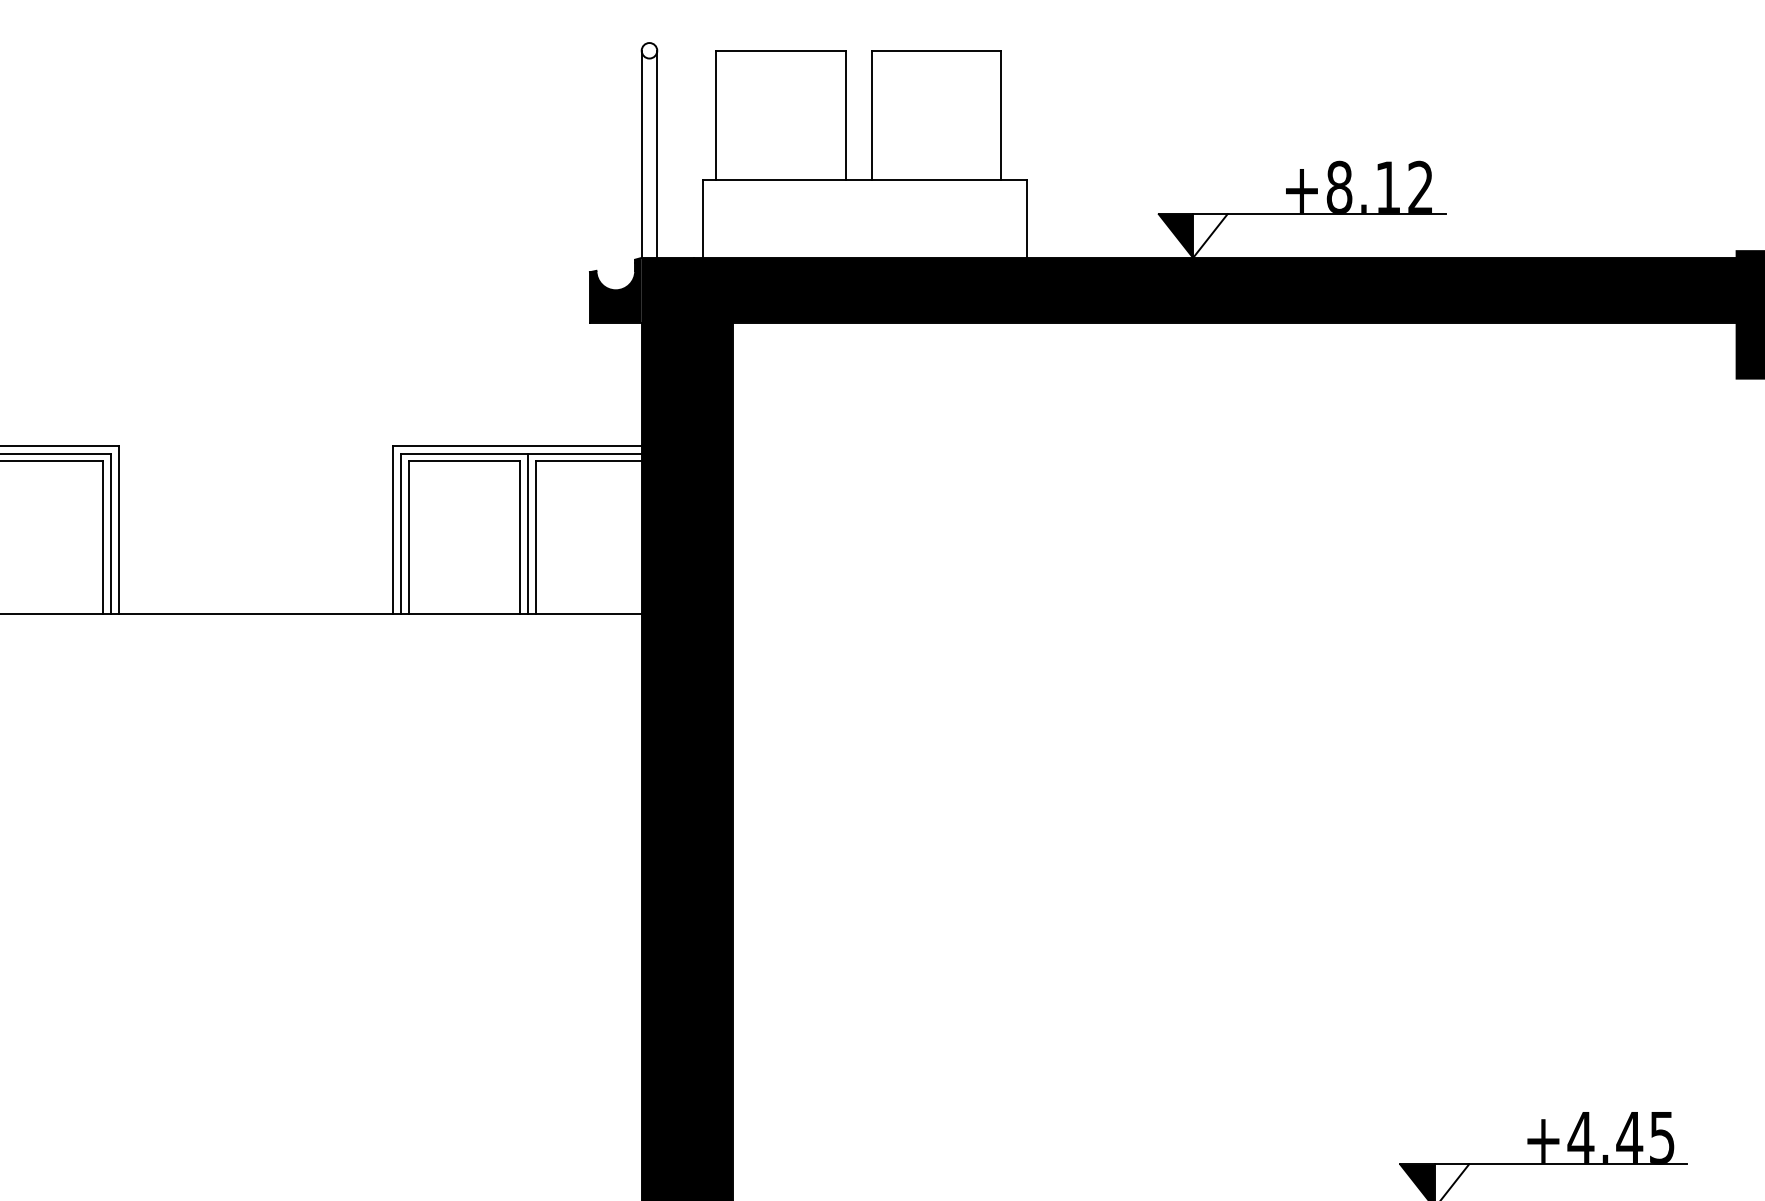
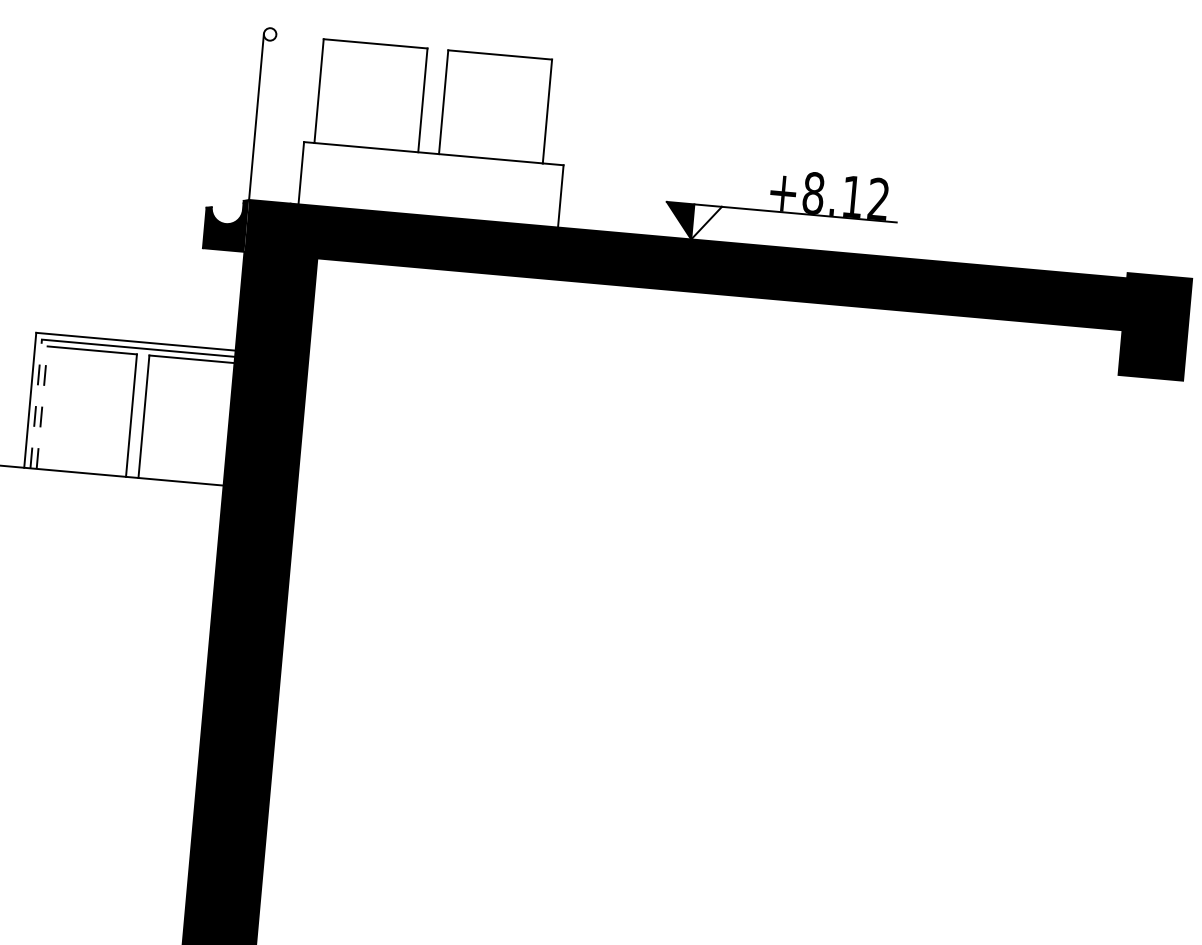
line: (657, 153) -> (269, 117), removed
line: (400, 533) -> (35, 403), solid -> dashed
line: (527, 533) -> (137, 412), removed
line: (408, 537) -> (42, 407), solid -> dashed

